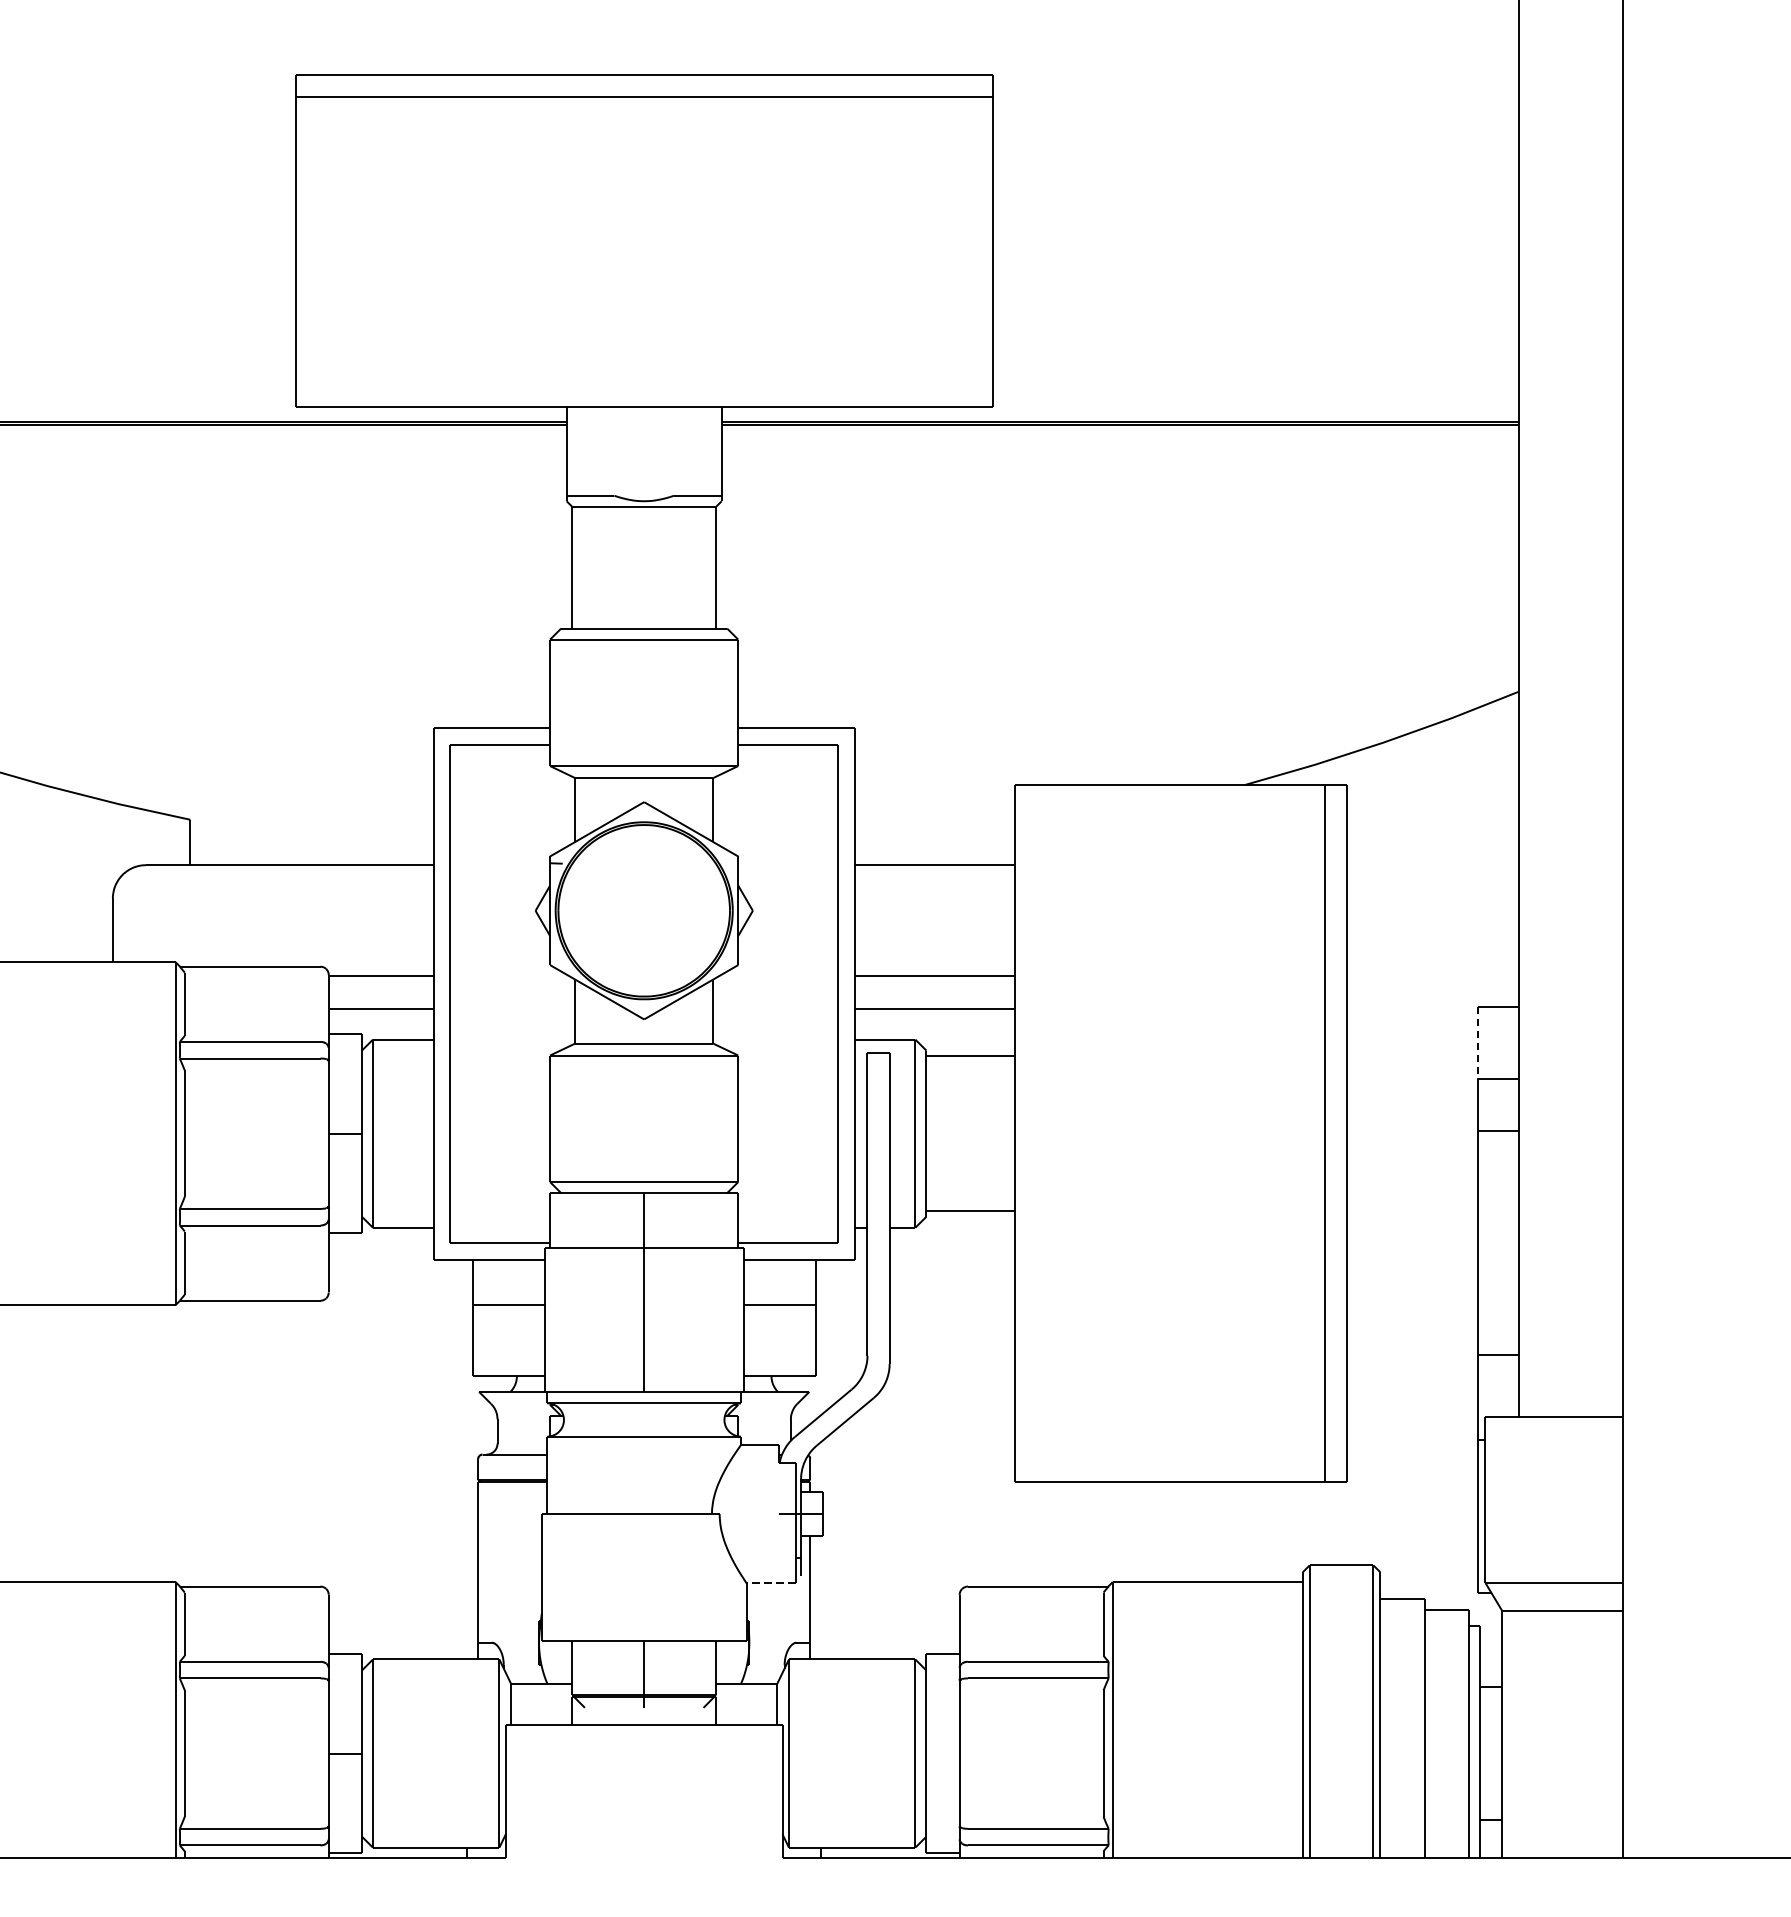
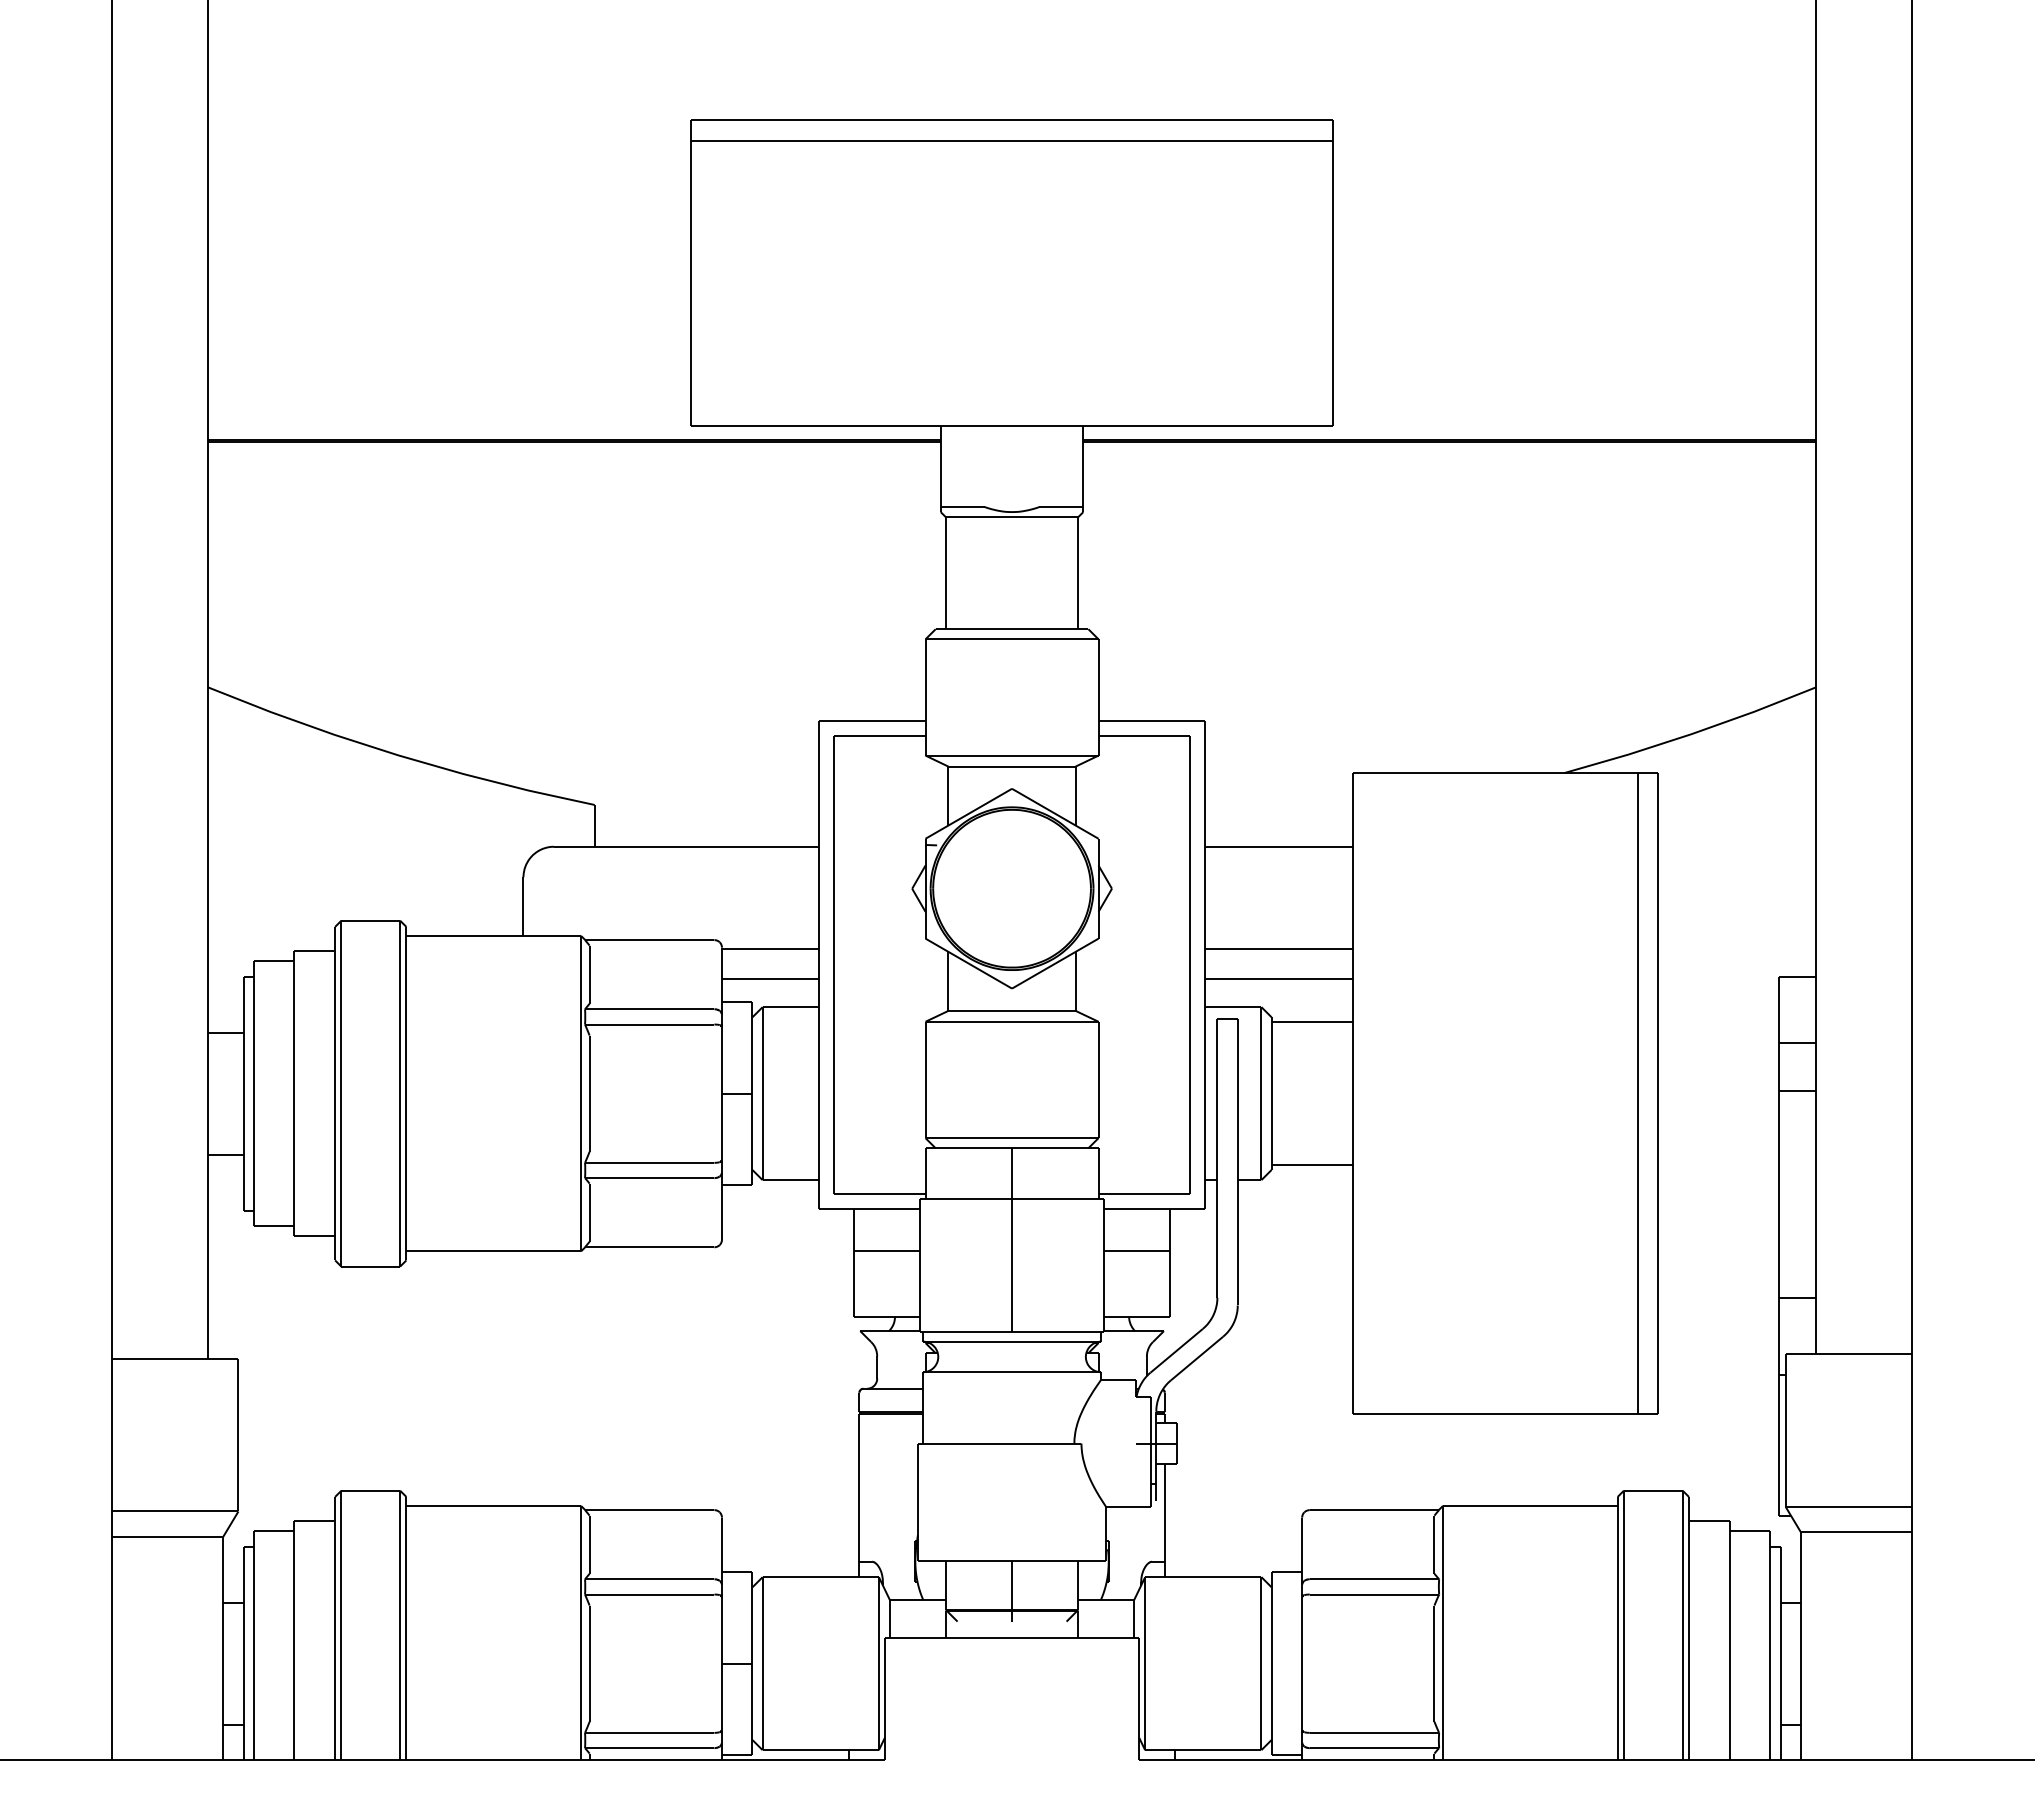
line: (1478, 1043) -> (1779, 1010), dashed -> solid
line: (770, 1583) -> (1128, 1507), dashed -> solid

